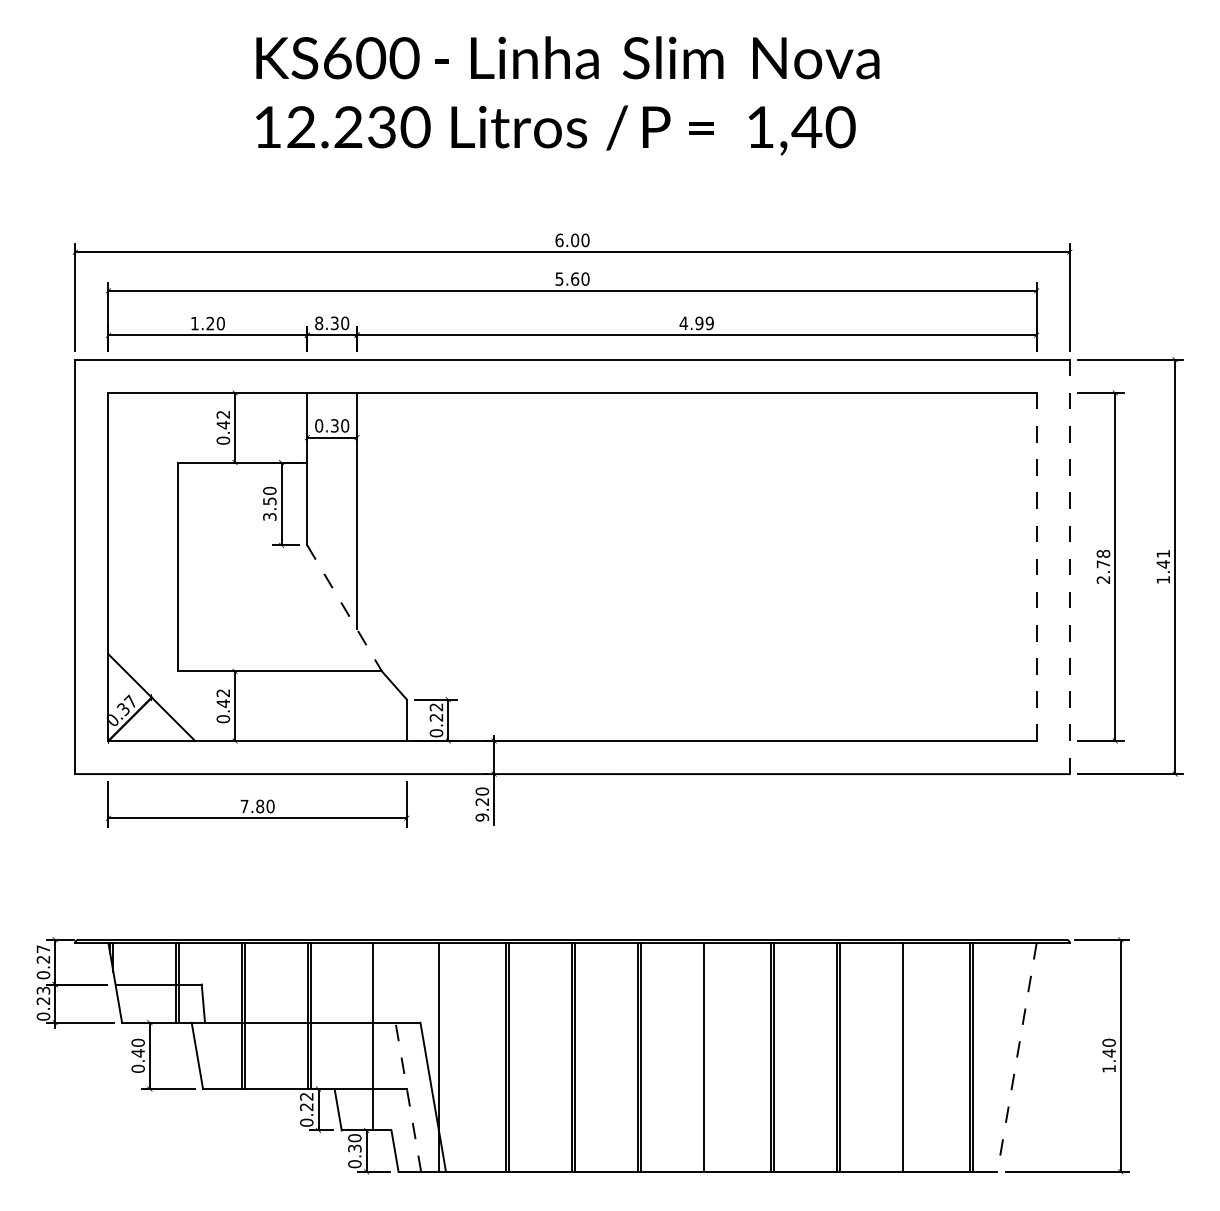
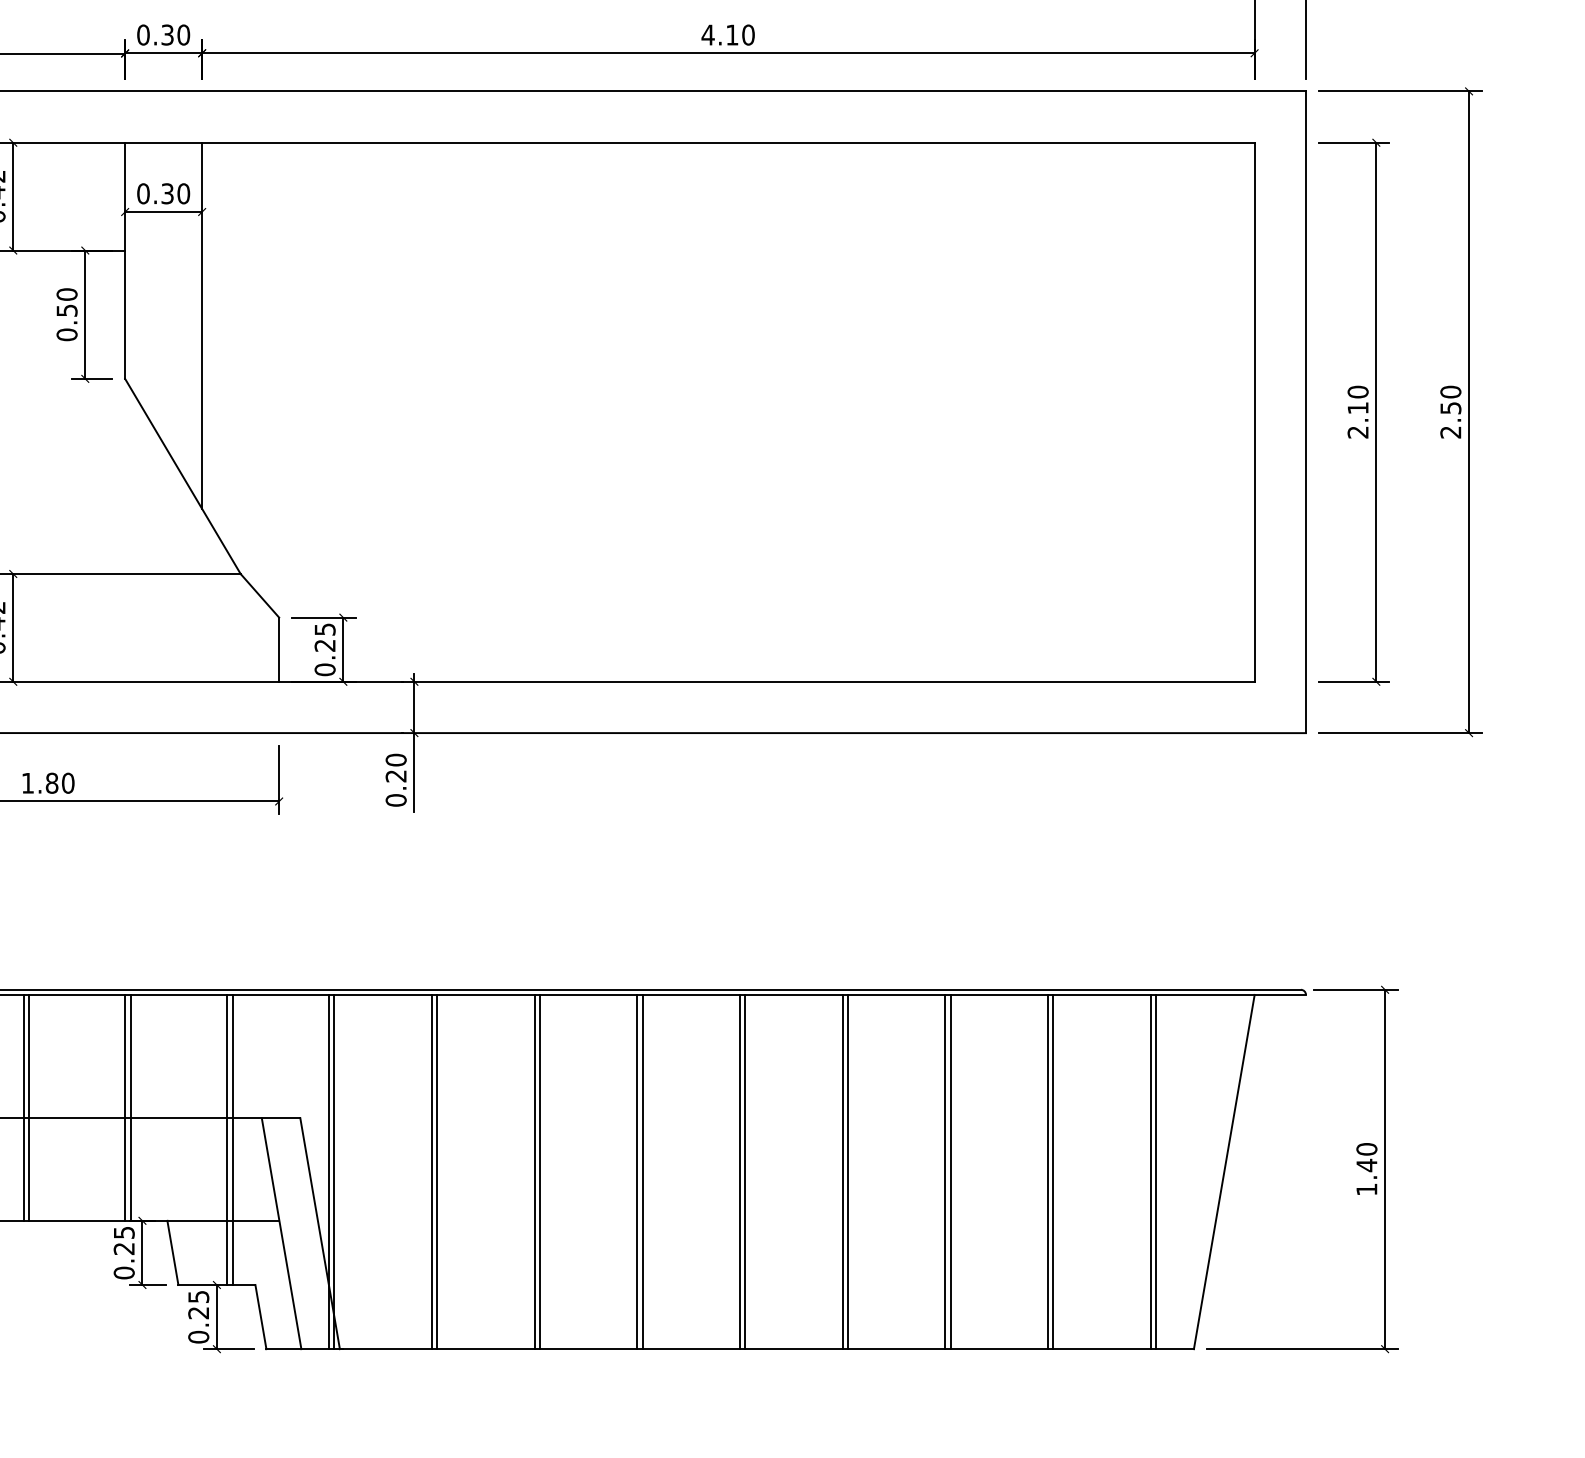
text: (319, 323) -> (143, 35), 8.30 -> 0.30
text: (704, 323) -> (740, 35), 4.99 -> 4.10
text: (269, 516) -> (66, 334), 3.50 -> 0.50
text: (1103, 558) -> (1358, 399), 2.78 -> 2.10
line: (1069, 566) -> (1305, 411), dashed -> solid
text: (1163, 566) -> (1451, 411), 1.41 -> 2.50
line: (1036, 567) -> (1254, 413), dashed -> solid
line: (344, 608) -> (182, 476), dashed -> solid
text: (436, 707) -> (325, 629), 0.22 -> 0.25
text: (244, 806) -> (27, 783), 7.80 -> 1.80
text: (482, 817) -> (396, 800), 9.20 -> 0.20
line: (376, 1036) -> (232, 1139), added
line: (442, 1057) -> (334, 1171), added
line: (707, 1057) -> (744, 1171), added
line: (906, 1057) -> (1053, 1171), added
line: (1016, 1058) -> (1223, 1173), dashed -> solid
text: (306, 1096) -> (123, 1232), 0.22 -> 0.25
line: (408, 1097) -> (281, 1233), dashed -> solid
text: (354, 1143) -> (198, 1305), 0.30 -> 0.25

